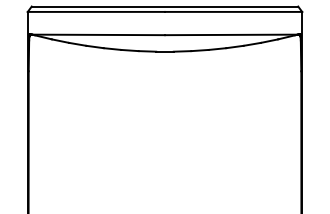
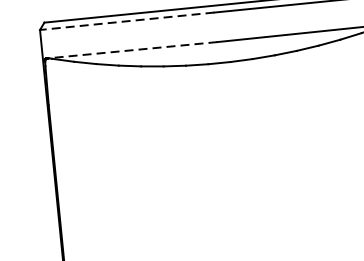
line: (96, 11) -> (127, 20), solid -> dashed
line: (98, 34) -> (132, 49), solid -> dashed

